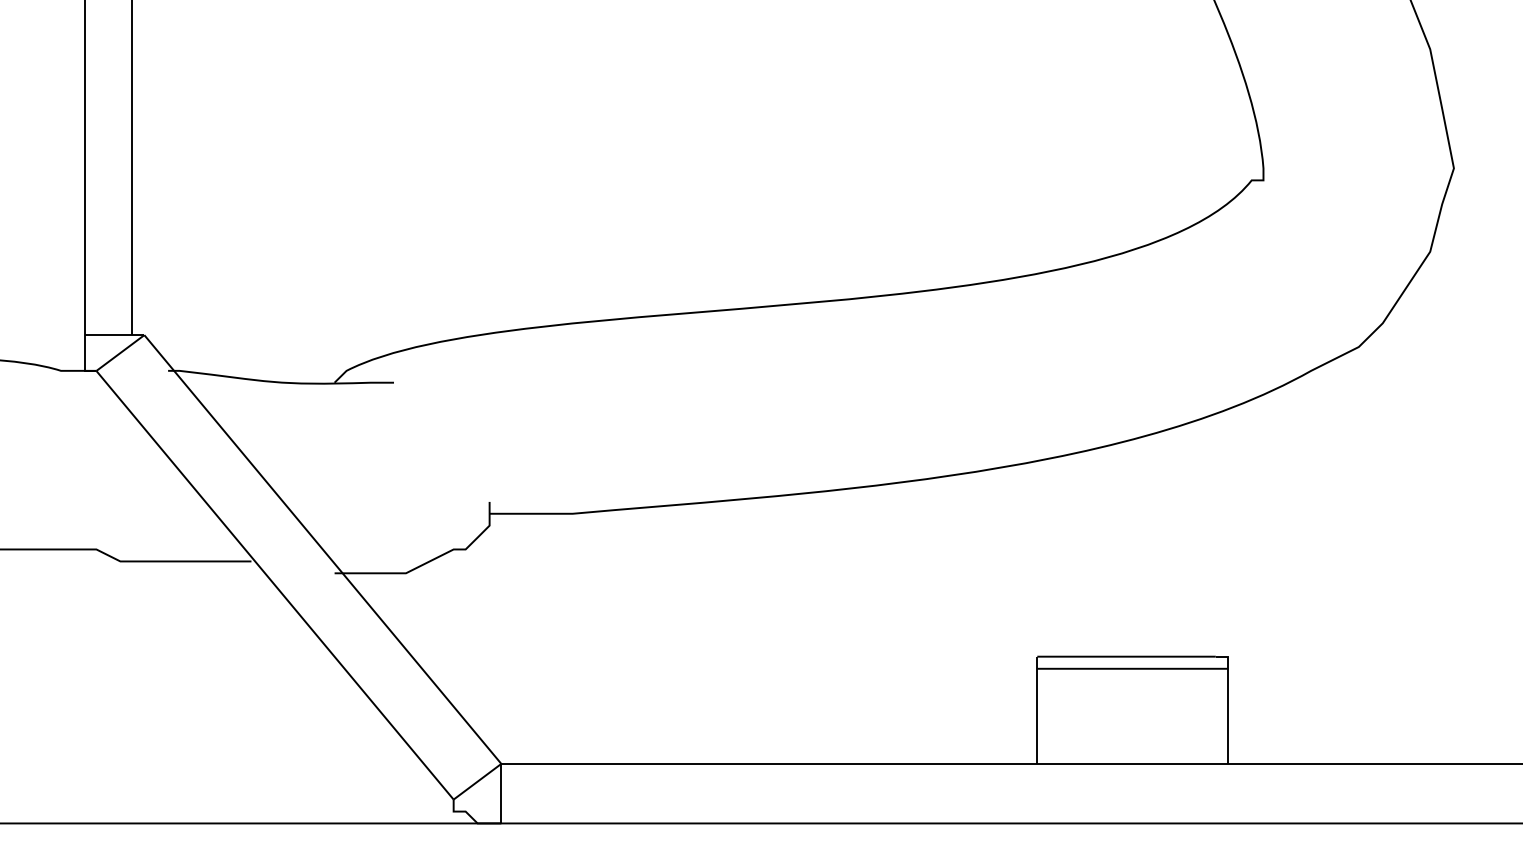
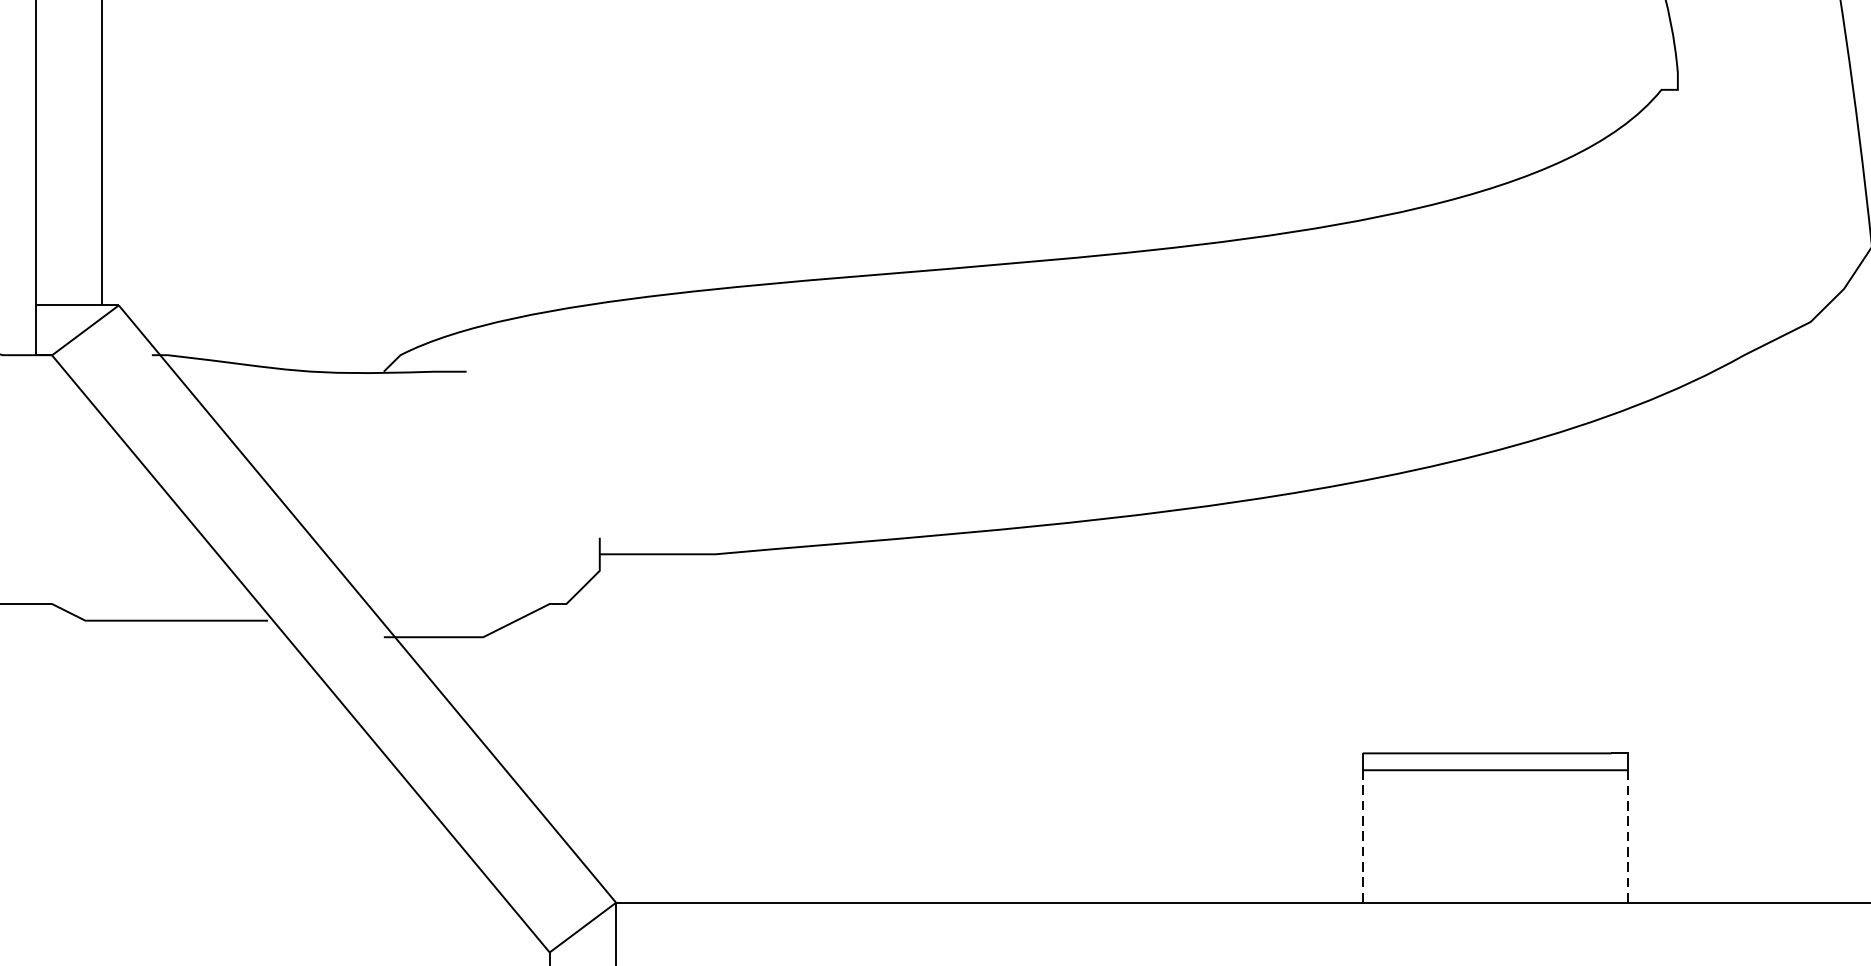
line: (1037, 716) -> (1363, 836), solid -> dashed
line: (1227, 716) -> (1627, 836), solid -> dashed

